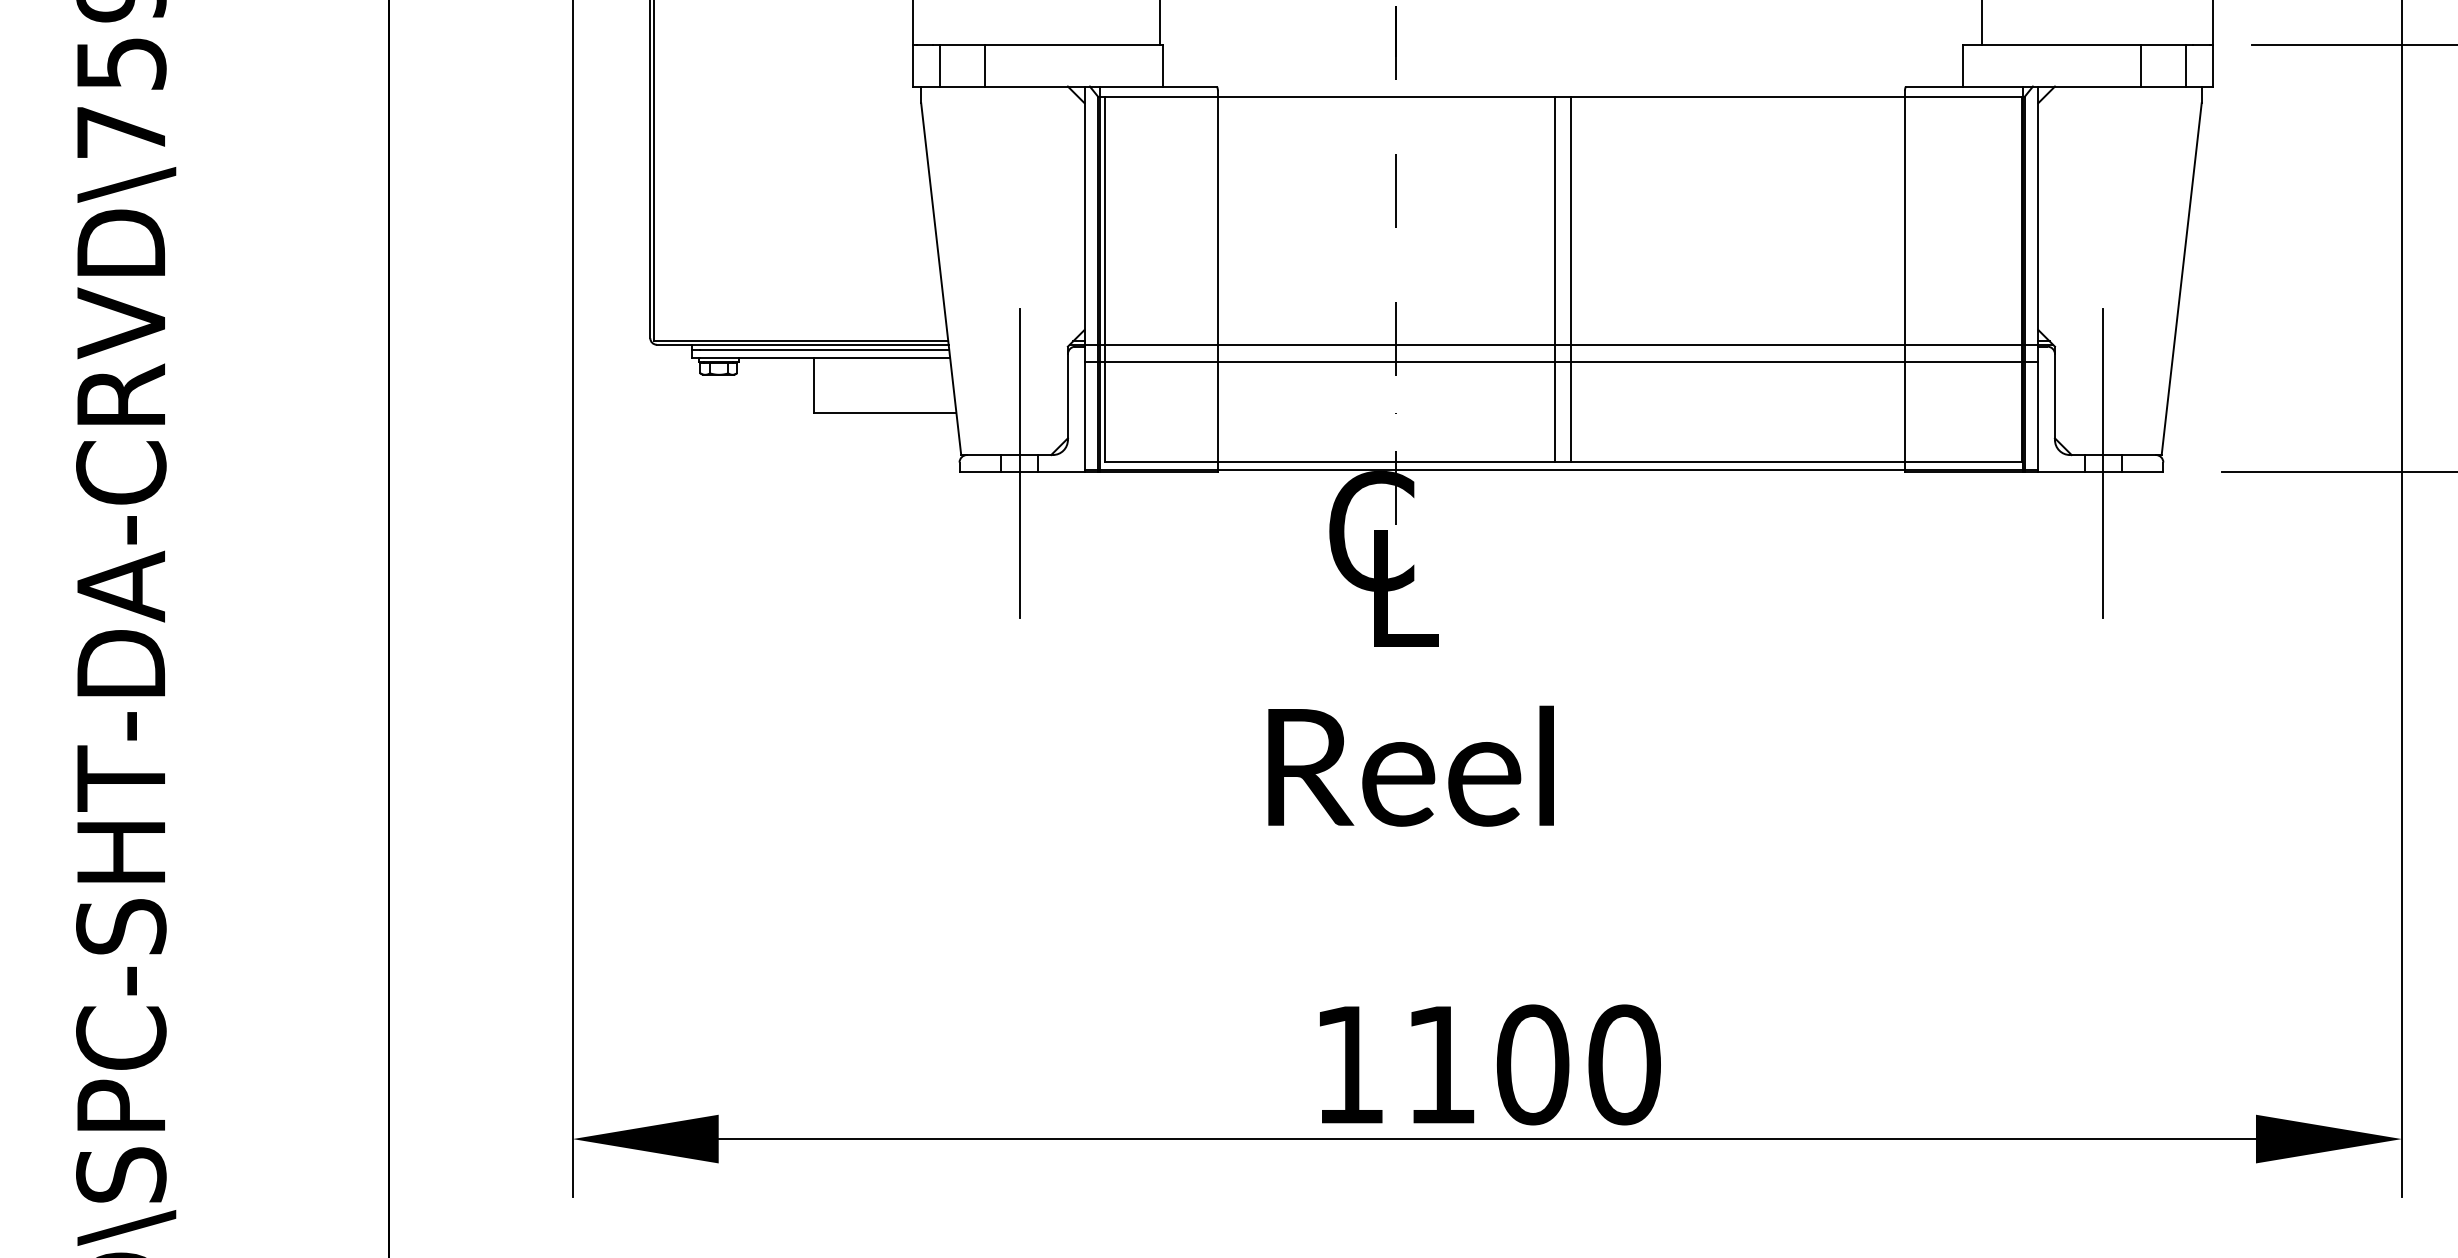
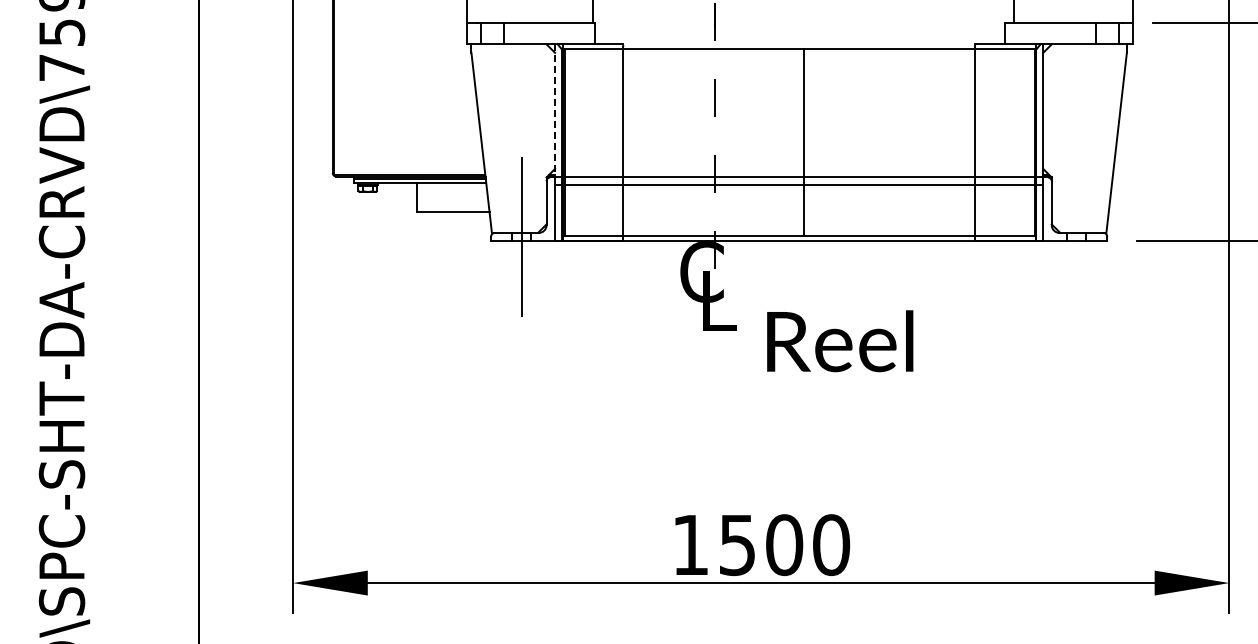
line: (1085, 215) -> (555, 110), solid -> dashed
line: (1554, 278) -> (795, 142), removed
line: (2103, 463) -> (1076, 237), removed
text: (1411, 766) -> (840, 341), moved
text: (1440, 1065) -> (737, 545), 1100 -> 1500

